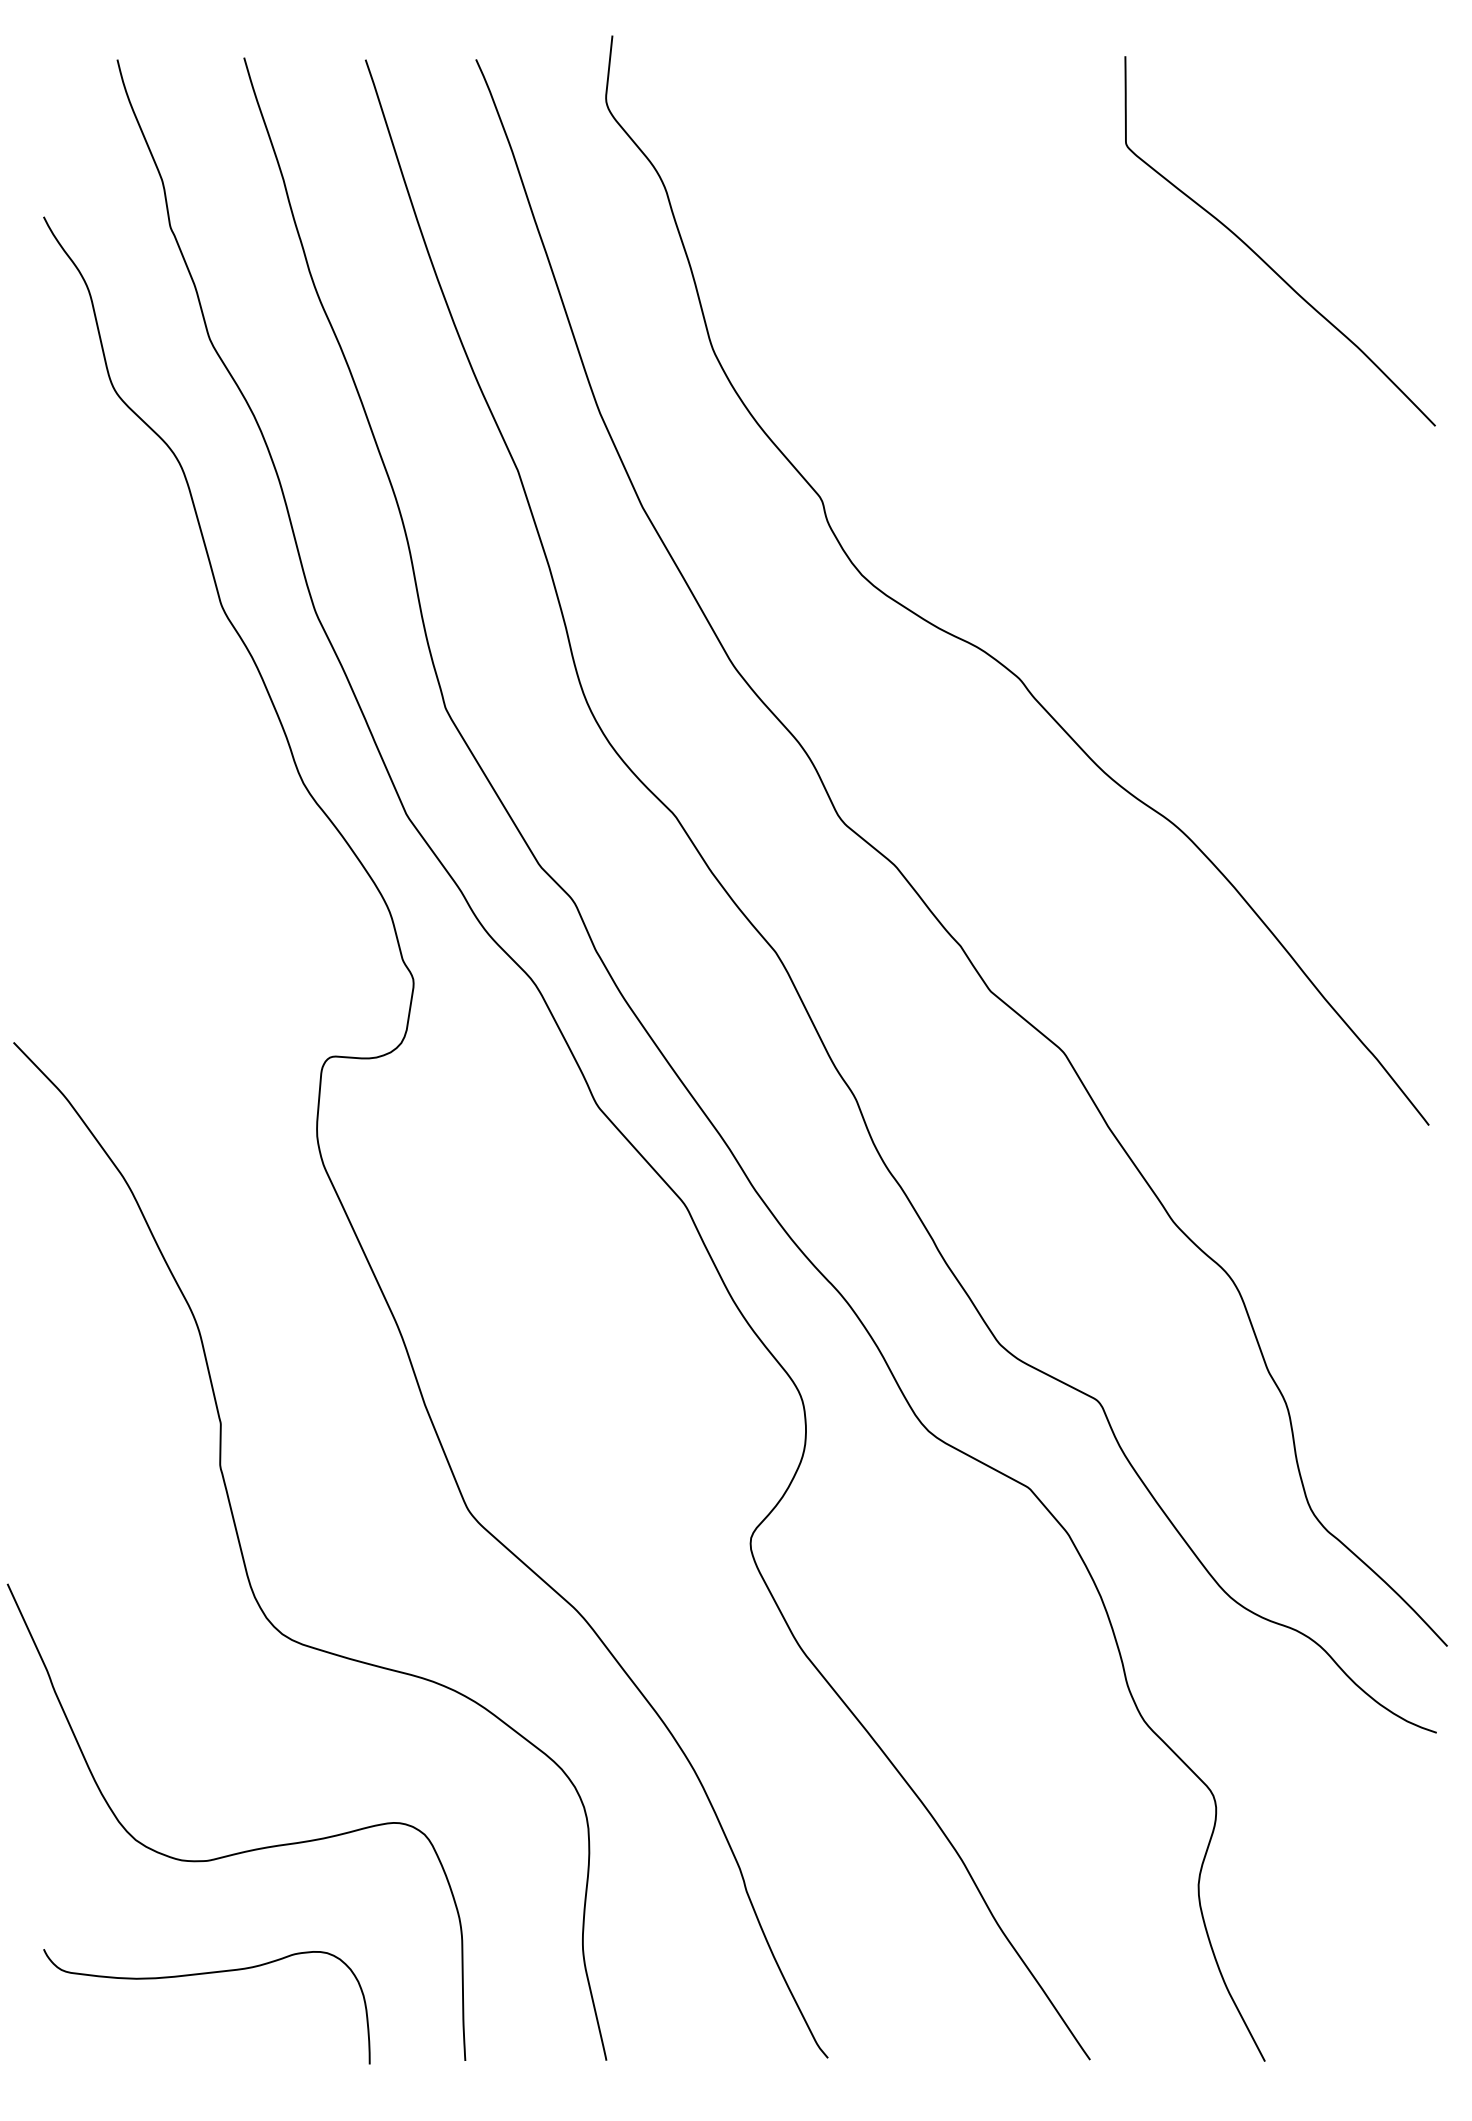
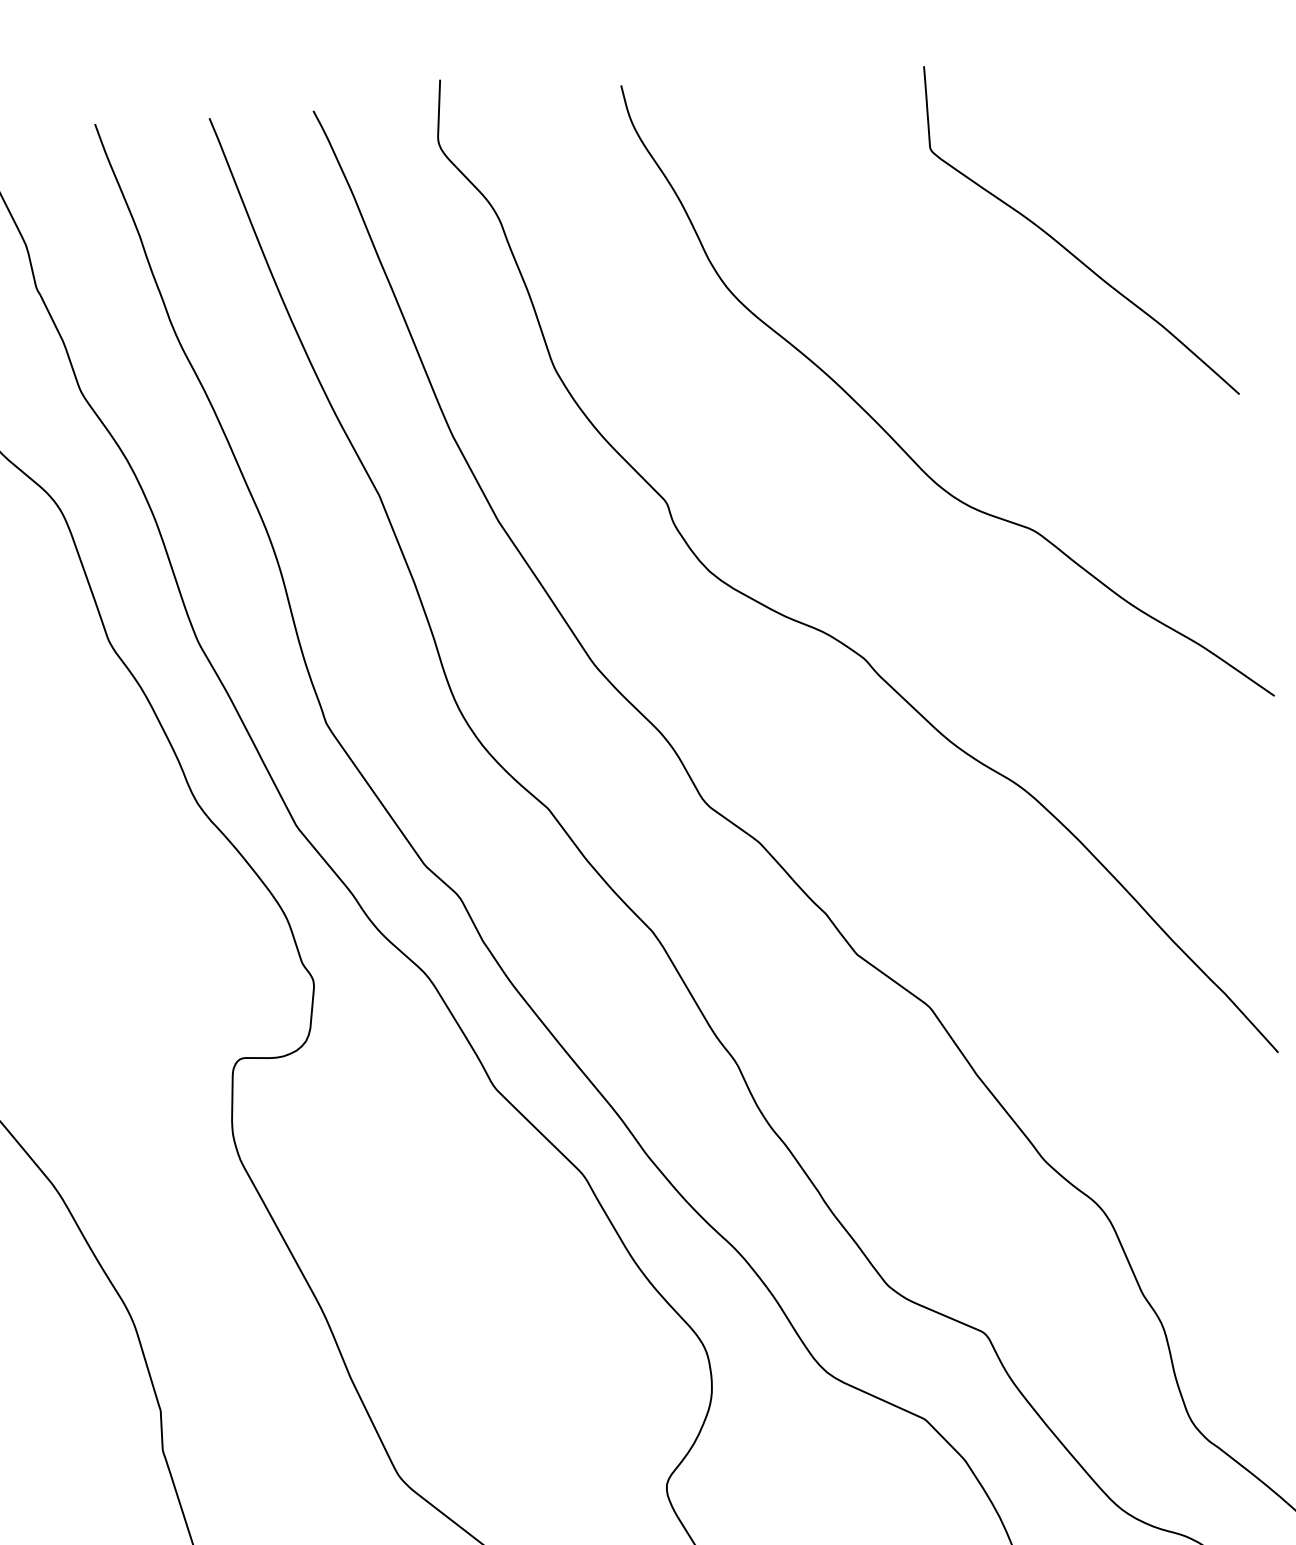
curve: (1070, 452) -> (897, 442), added

